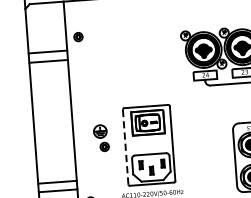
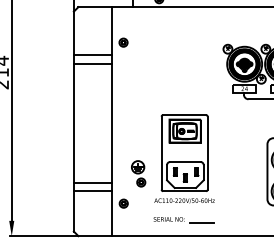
part: (101, 137) -> (138, 173), moved
line: (125, 147) -> (161, 153), dashed -> solid

